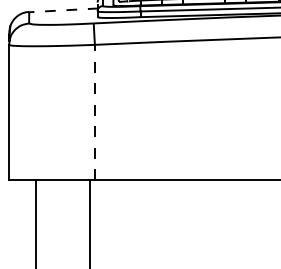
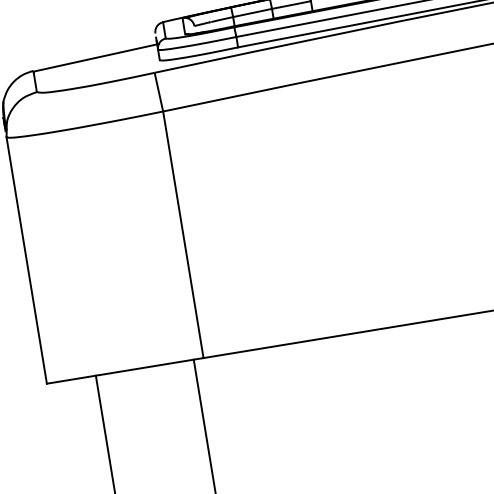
line: (63, 10) -> (95, 58), dashed -> solid
line: (94, 112) -> (182, 235), dashed -> solid

